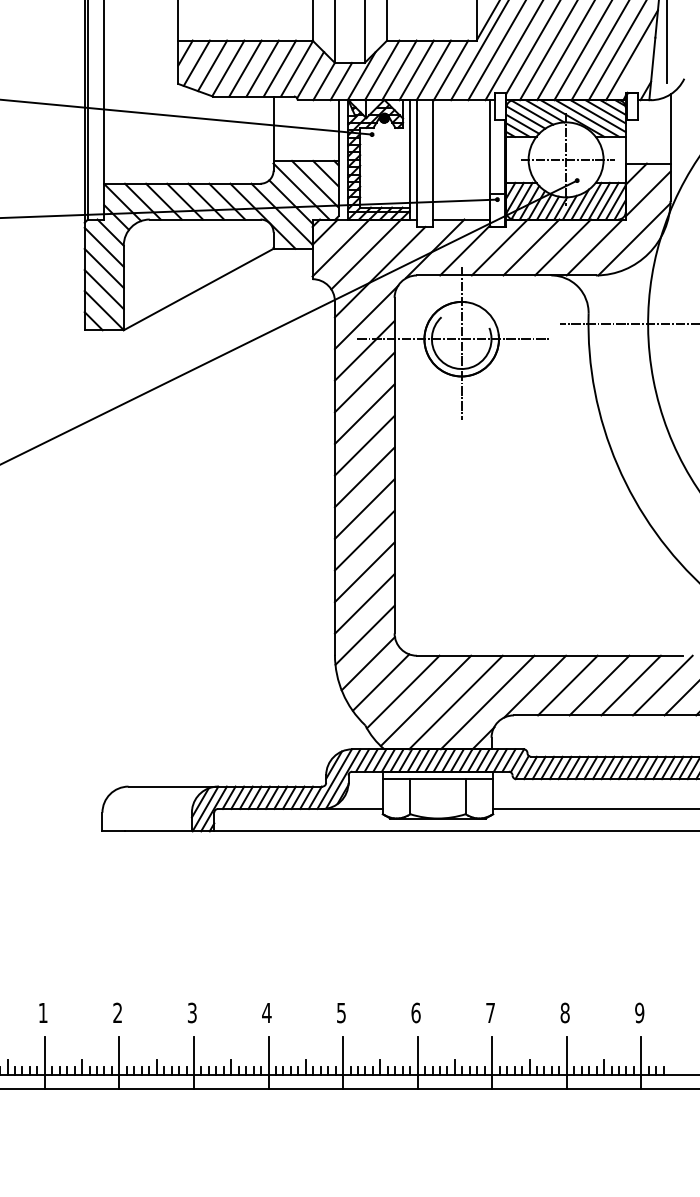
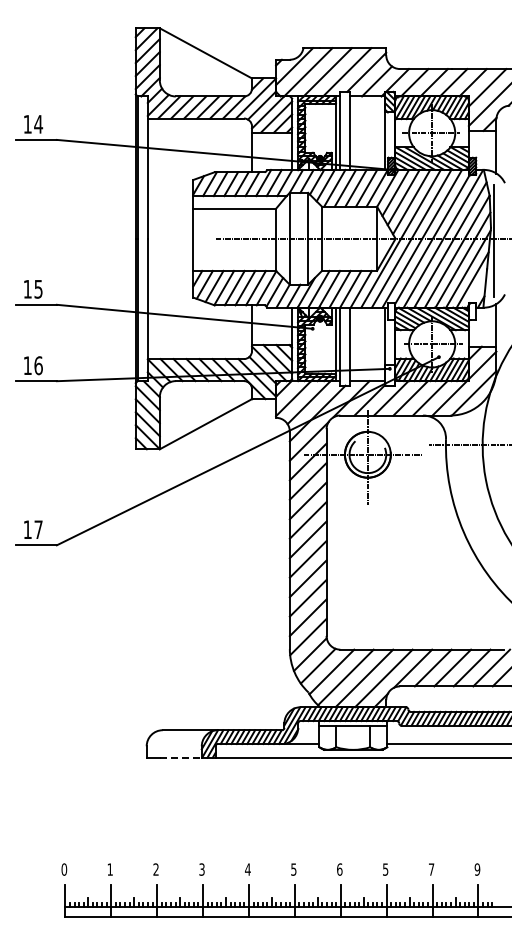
line: (158, 830) -> (181, 757), solid -> dashed
text: (490, 1012) -> (385, 869), 7 -> 5
text: (565, 1012) -> (431, 869), 8 -> 7

